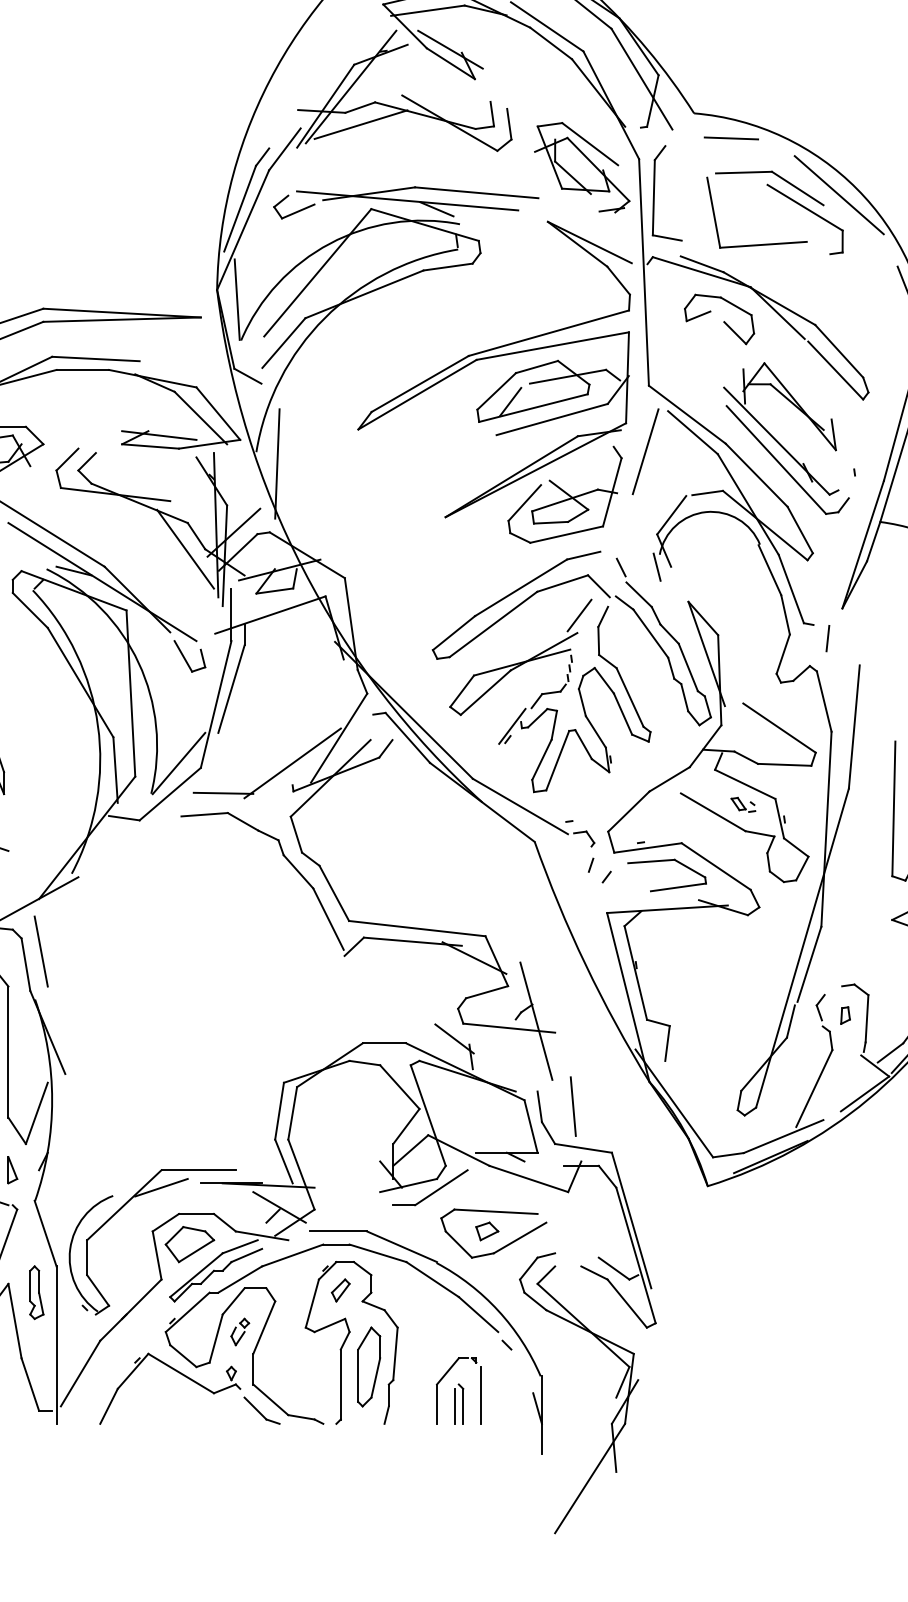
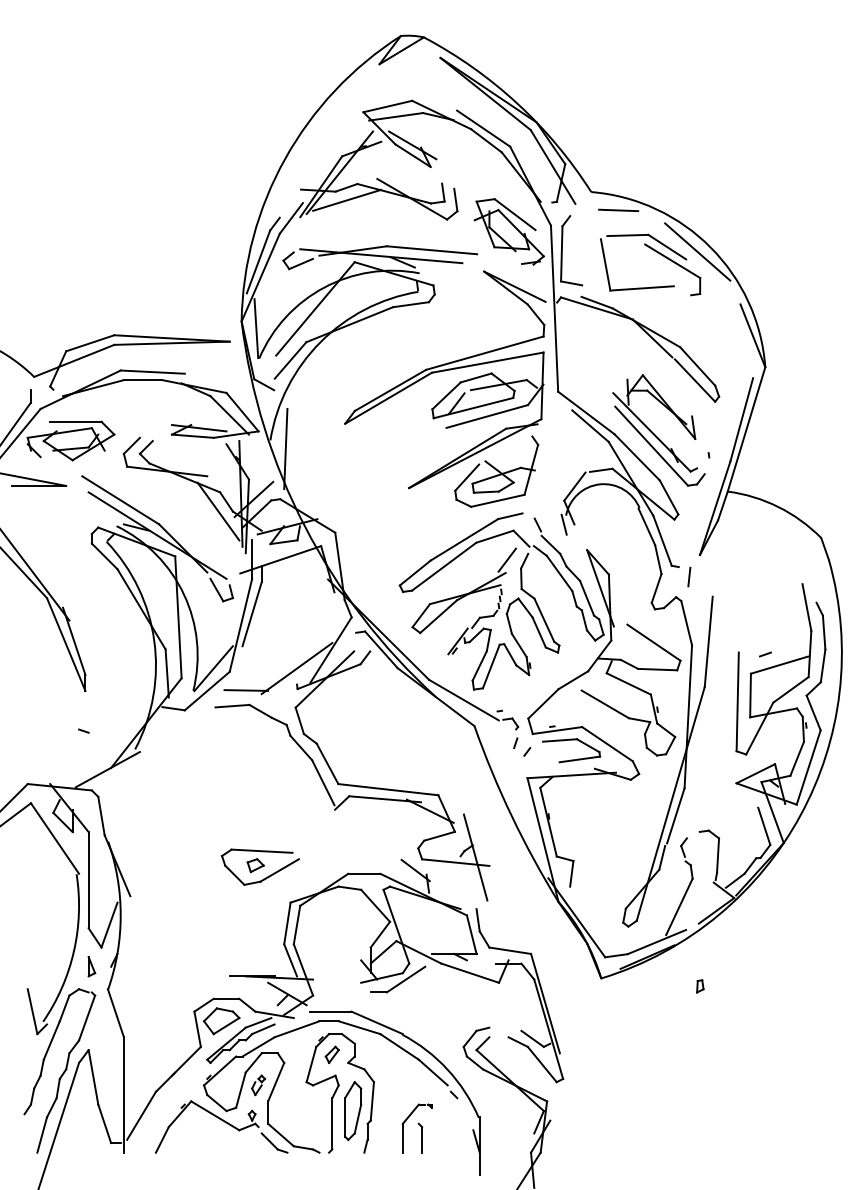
part: (718, 319) -> (609, 343), removed
line: (645, 452) -> (555, 440), removed
part: (742, 804) -> (626, 698), removed
line: (40, 951) -> (112, 806), removed
part: (845, 1015) -> (700, 986), moved
line: (572, 1105) -> (502, 919), removed
part: (120, 1210) -> (170, 996), removed
part: (492, 1232) -> (259, 866), moved
part: (36, 1292) -> (109, 1056), removed
line: (480, 1394) -> (434, 1131), removed
line: (454, 1405) -> (415, 1139), removed

